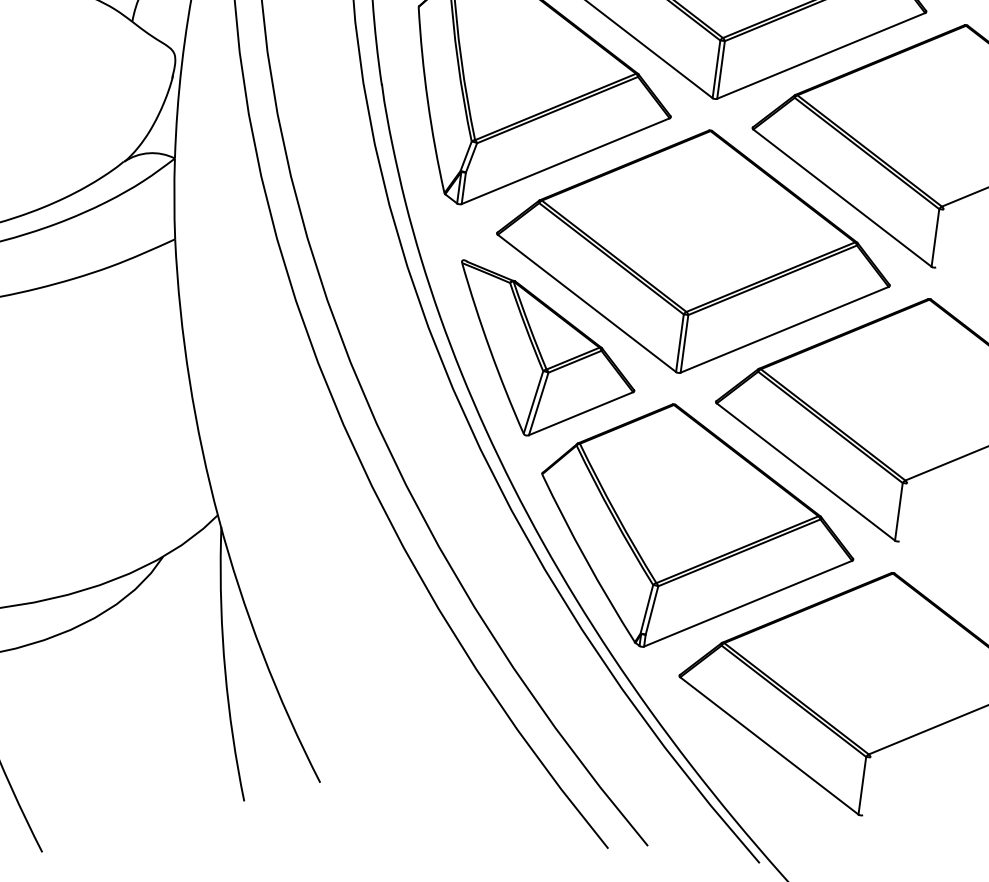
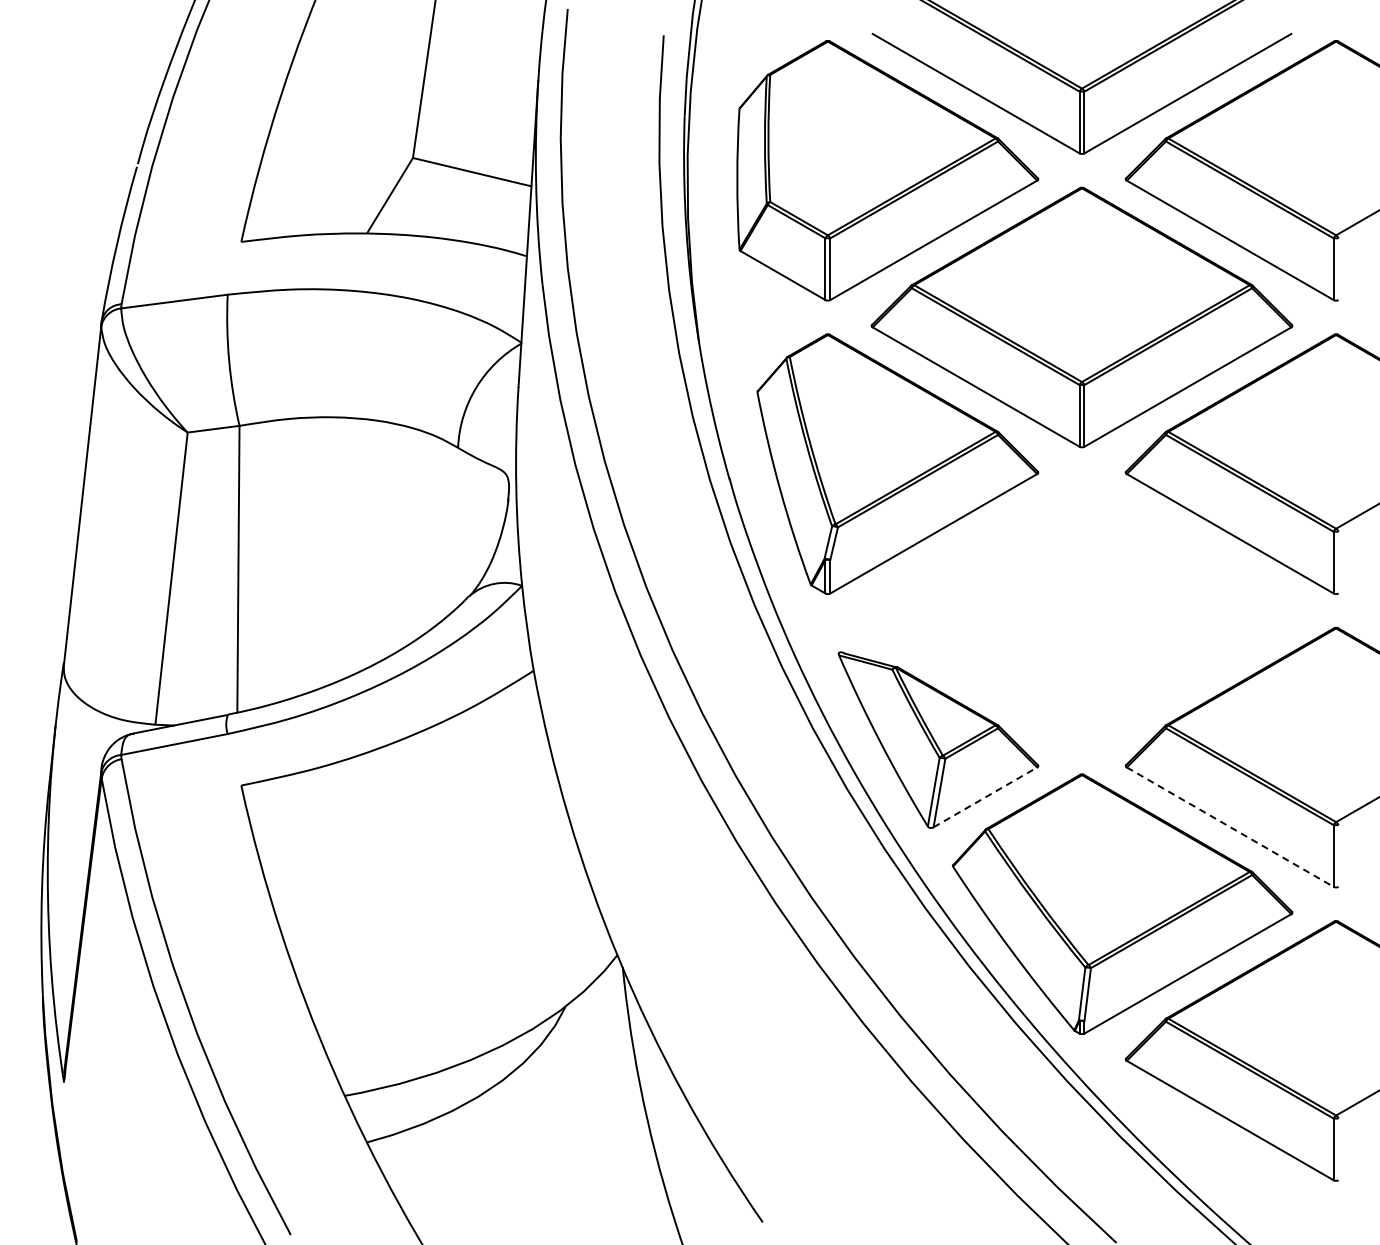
part: (694, 251) -> (1081, 610), removed
line: (581, 413) -> (985, 797), solid -> dashed
line: (806, 472) -> (1230, 827), solid -> dashed

